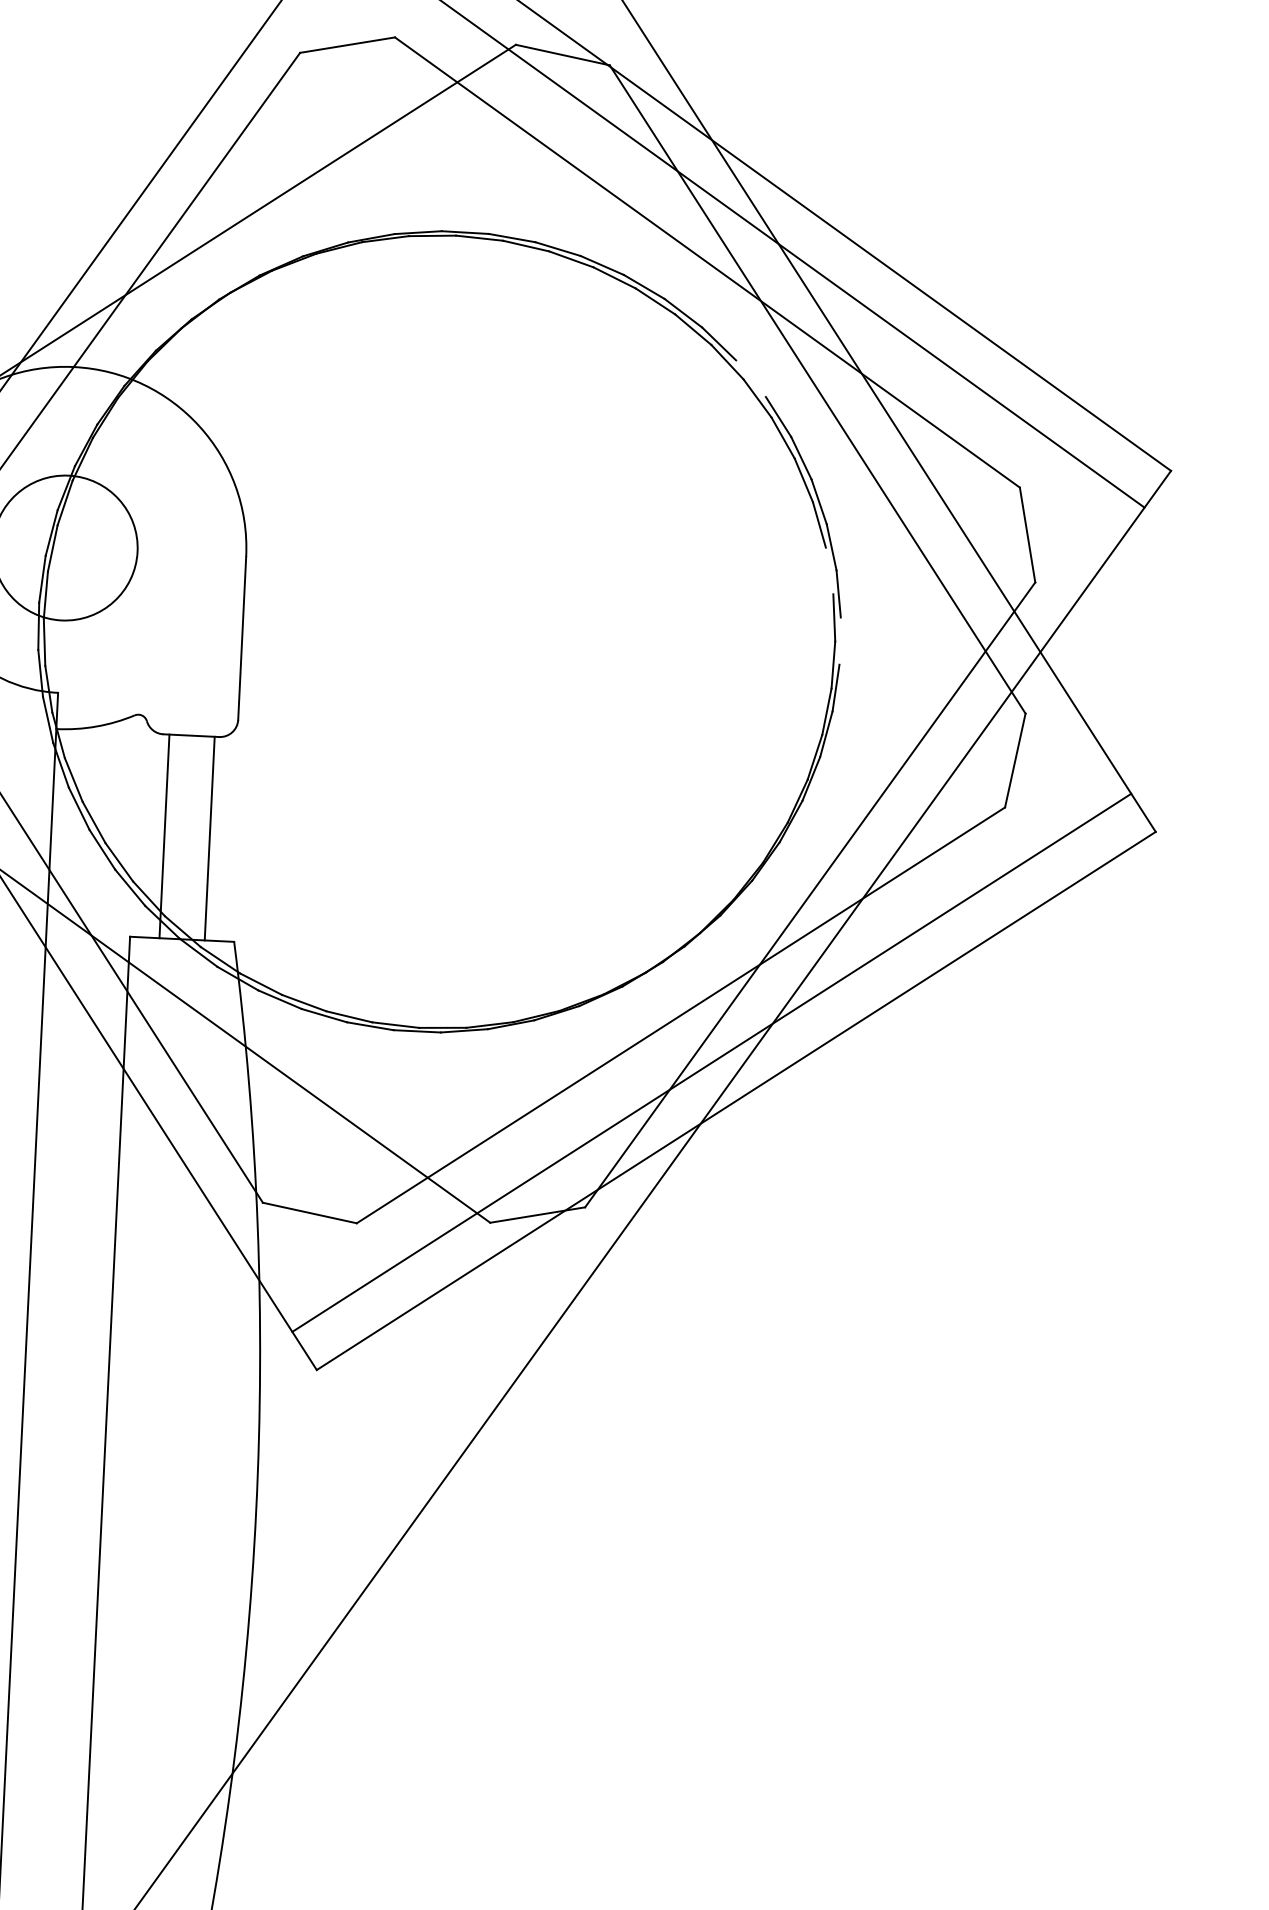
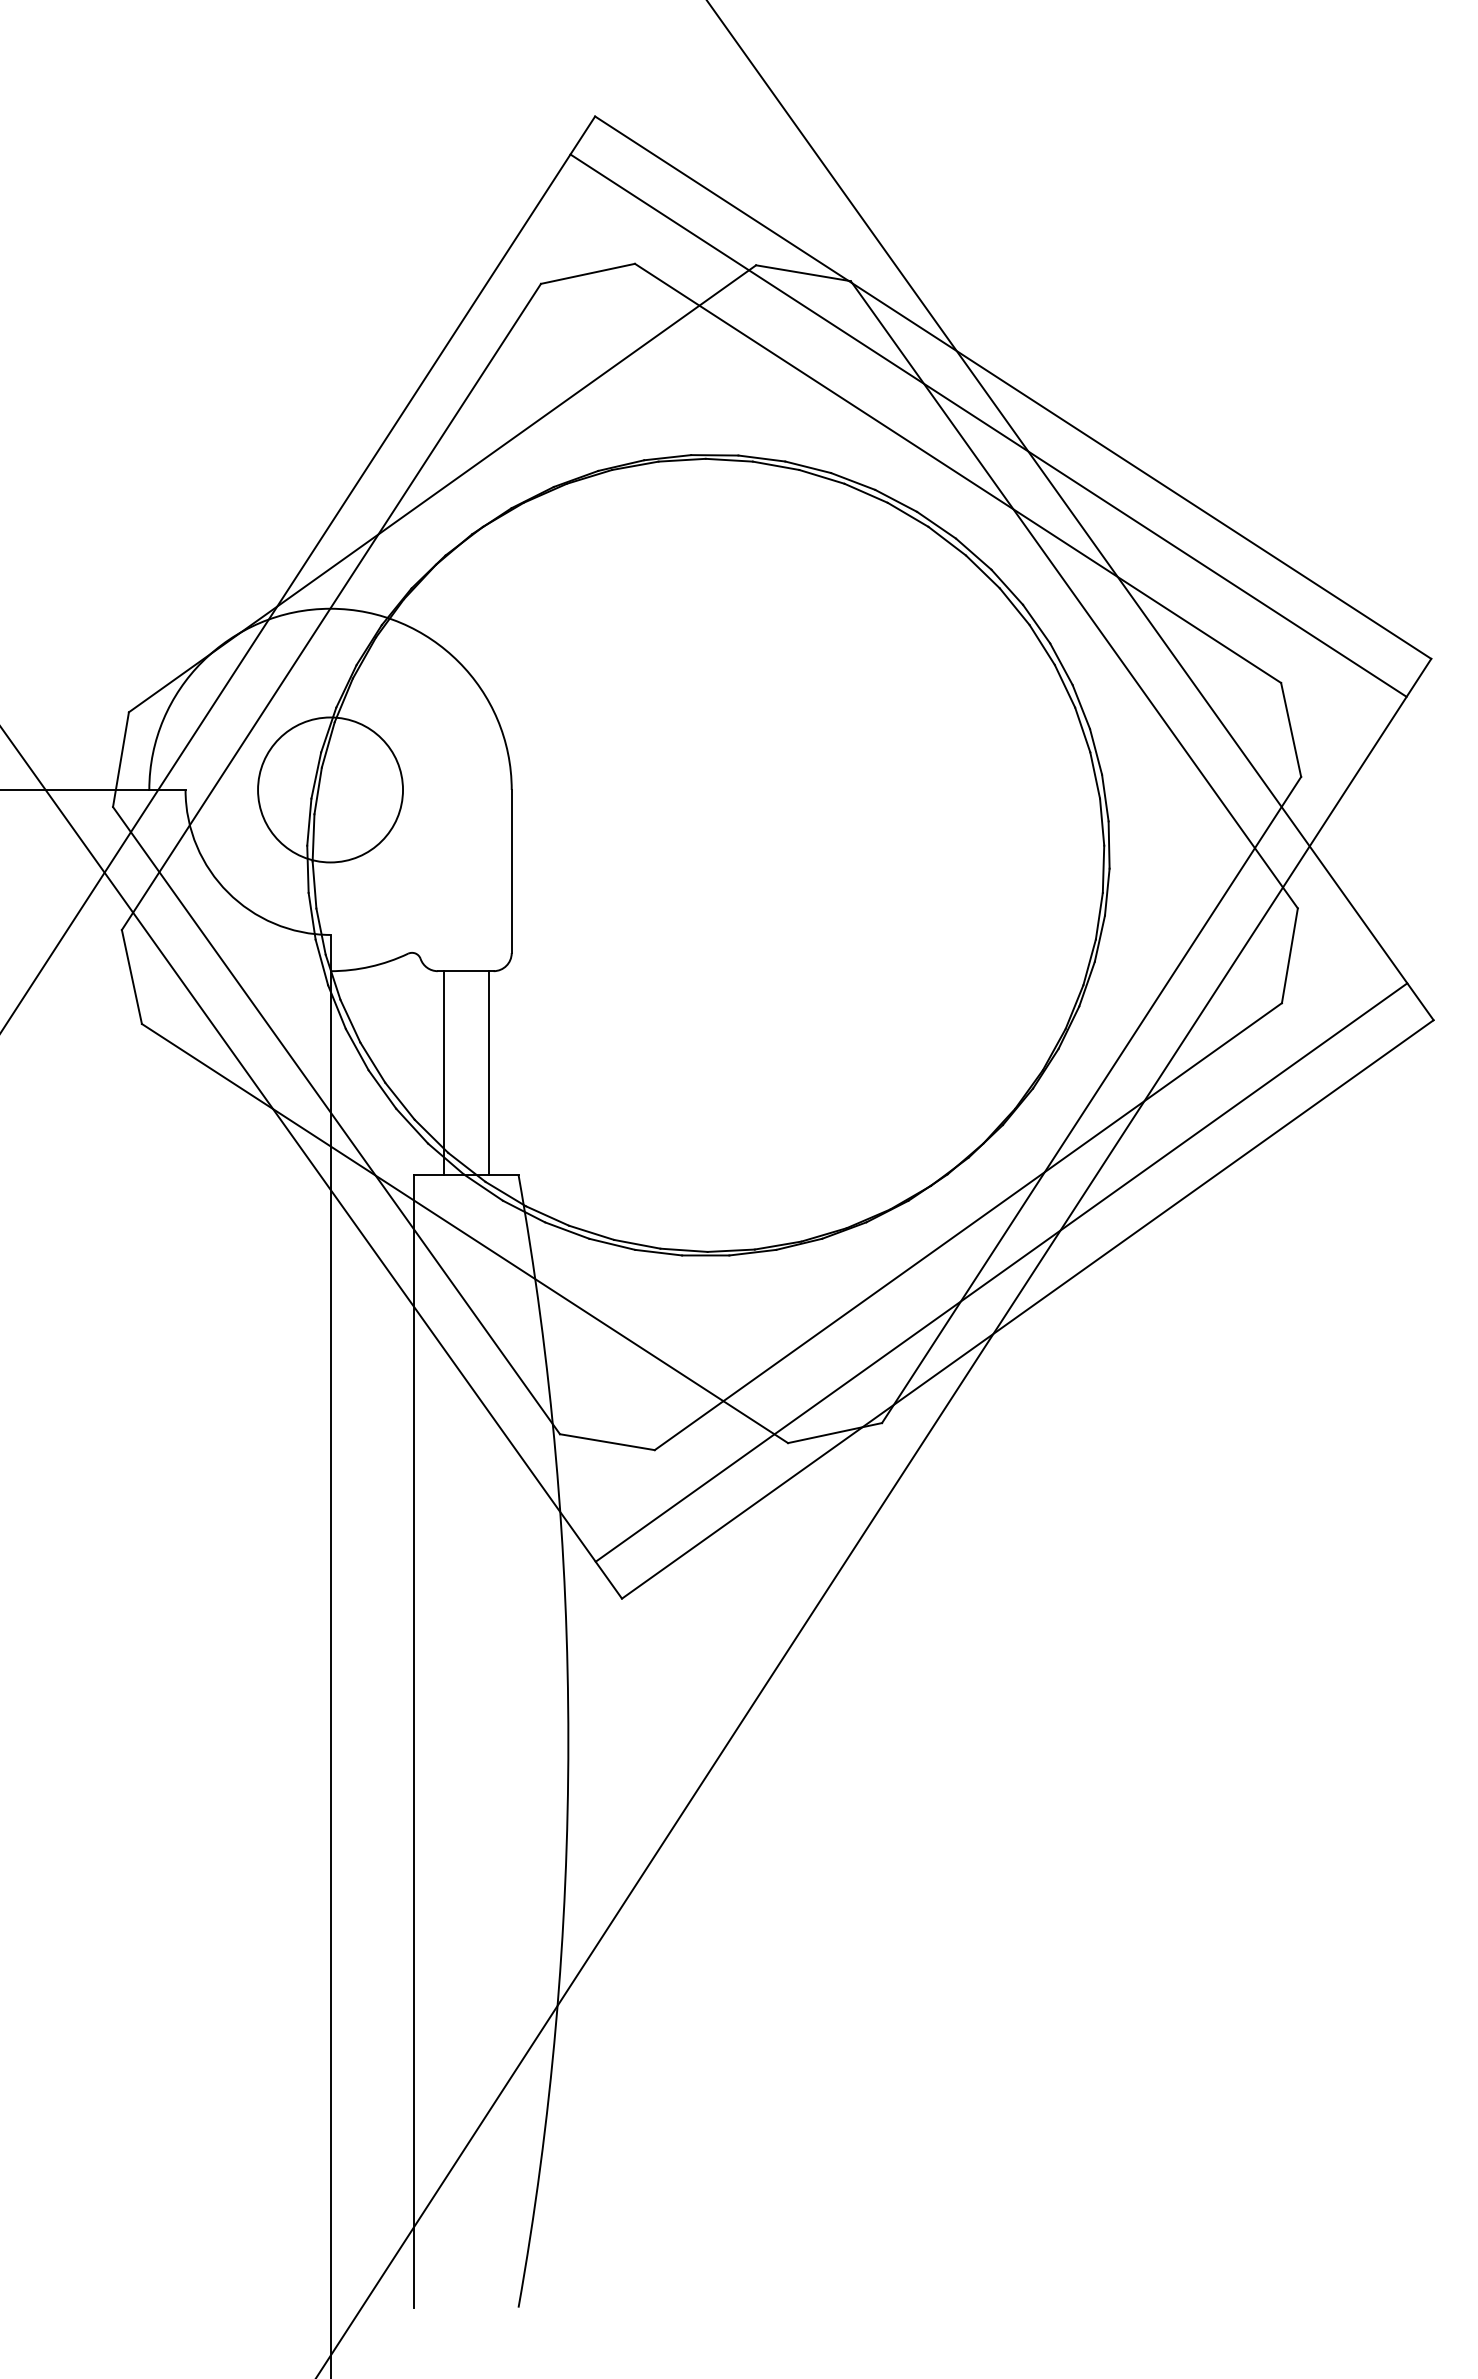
line: (751, 377) -> (1007, 586), added
line: (829, 570) -> (1095, 775), added
line: (839, 640) -> (1108, 844), added

